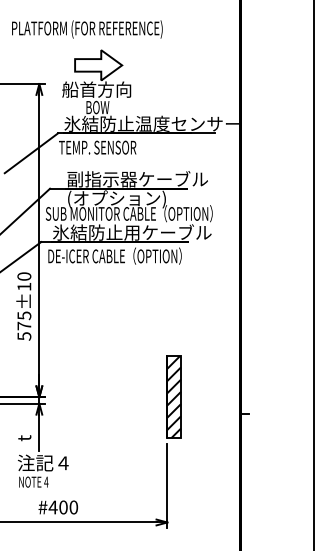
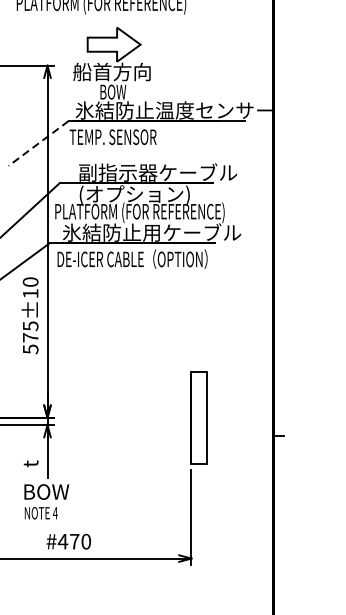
line: (31, 153) -> (38, 143), solid -> dashed
text: (128, 214) -> (147, 212), SUB MONITOR CABLE（OPTION） -> PLATFORM (FOR REFERENCE)
hatch: (174, 397) -> (199, 418), removed
text: (42, 462) -> (51, 491), 注記４ -> BOW
text: (63, 507) -> (74, 541), #400 -> #470

